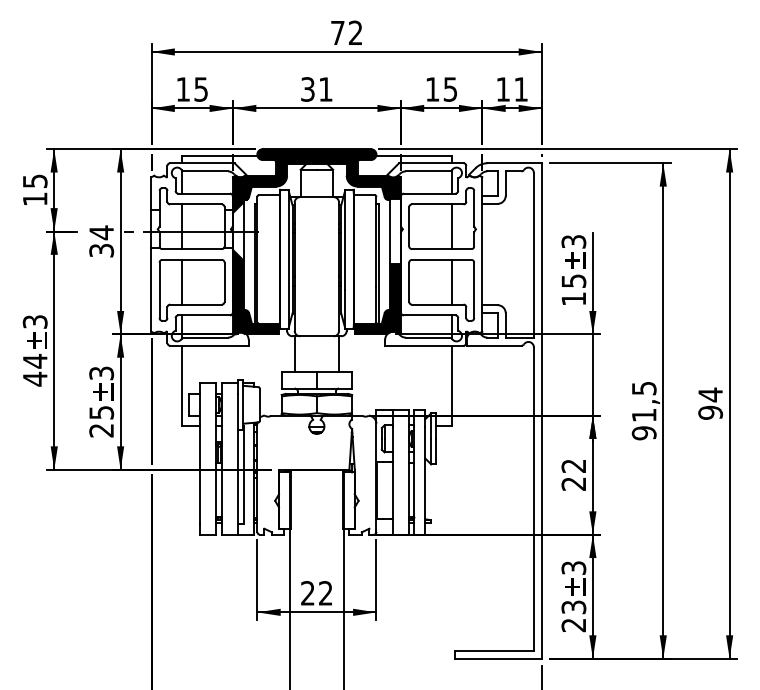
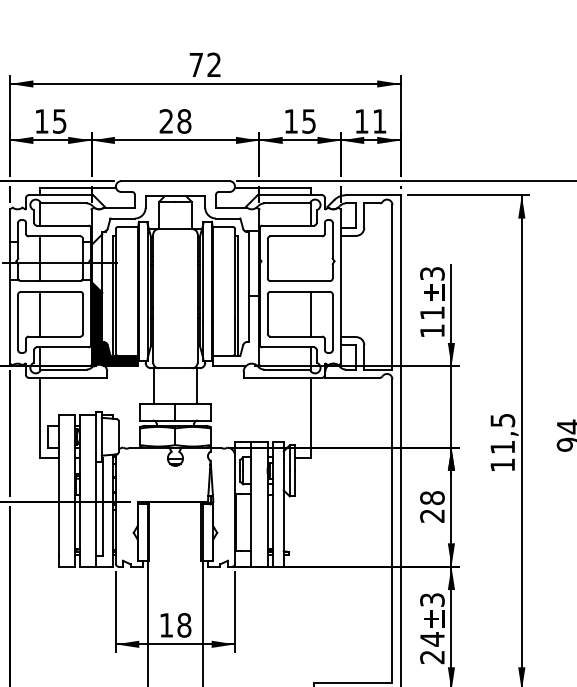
text: (316, 89) -> (175, 121), 31 -> 28
fill: (316, 181) -> (175, 213), removed
line: (452, 226) -> (311, 258), removed
text: (573, 280) -> (432, 312), 15 -> 11
fill: (377, 298) -> (236, 330), removed
text: (643, 433) -> (502, 465), 91,5 -> 11,5
text: (573, 466) -> (432, 498), 22 -> 28
text: (316, 593) -> (175, 625), 22 -> 18
text: (573, 607) -> (432, 639), 23 -> 24

